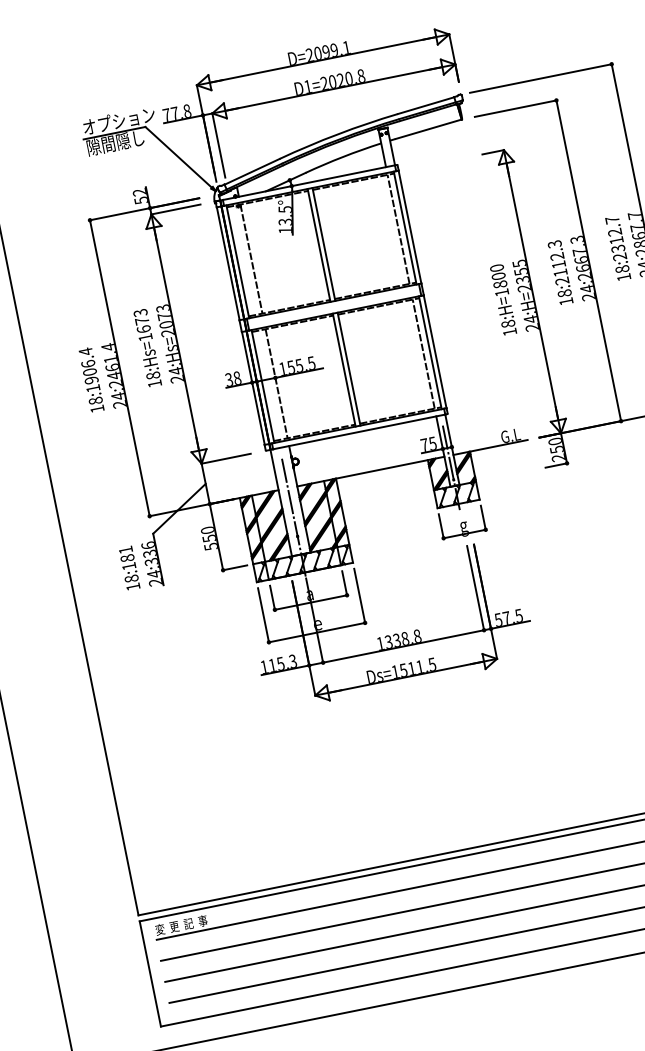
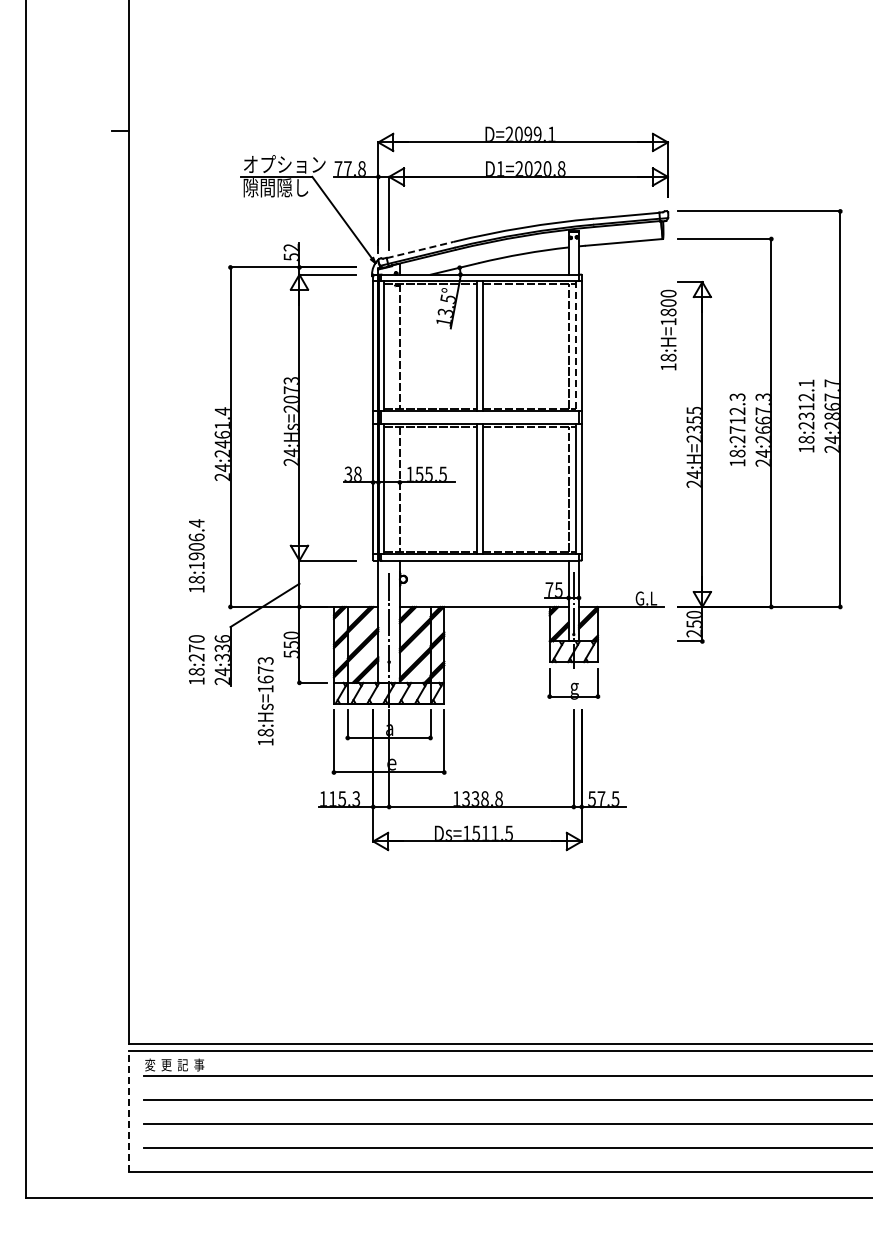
line: (252, 171) -> (420, 249), solid -> dashed
text: (612, 220) -> (806, 383), 18:2312.7 -> 18:2312.1
line: (405, 228) -> (576, 346), solid -> dashed
text: (560, 272) -> (737, 429), 18:2112.3 -> 18:2712.3
text: (503, 299) -> (668, 329), moved
text: (147, 348) -> (265, 701), moved
text: (91, 379) -> (196, 555), moved
text: (127, 558) -> (196, 648), 18:181 -> 18:270
line: (150, 973) -> (129, 1111), solid -> dashed

